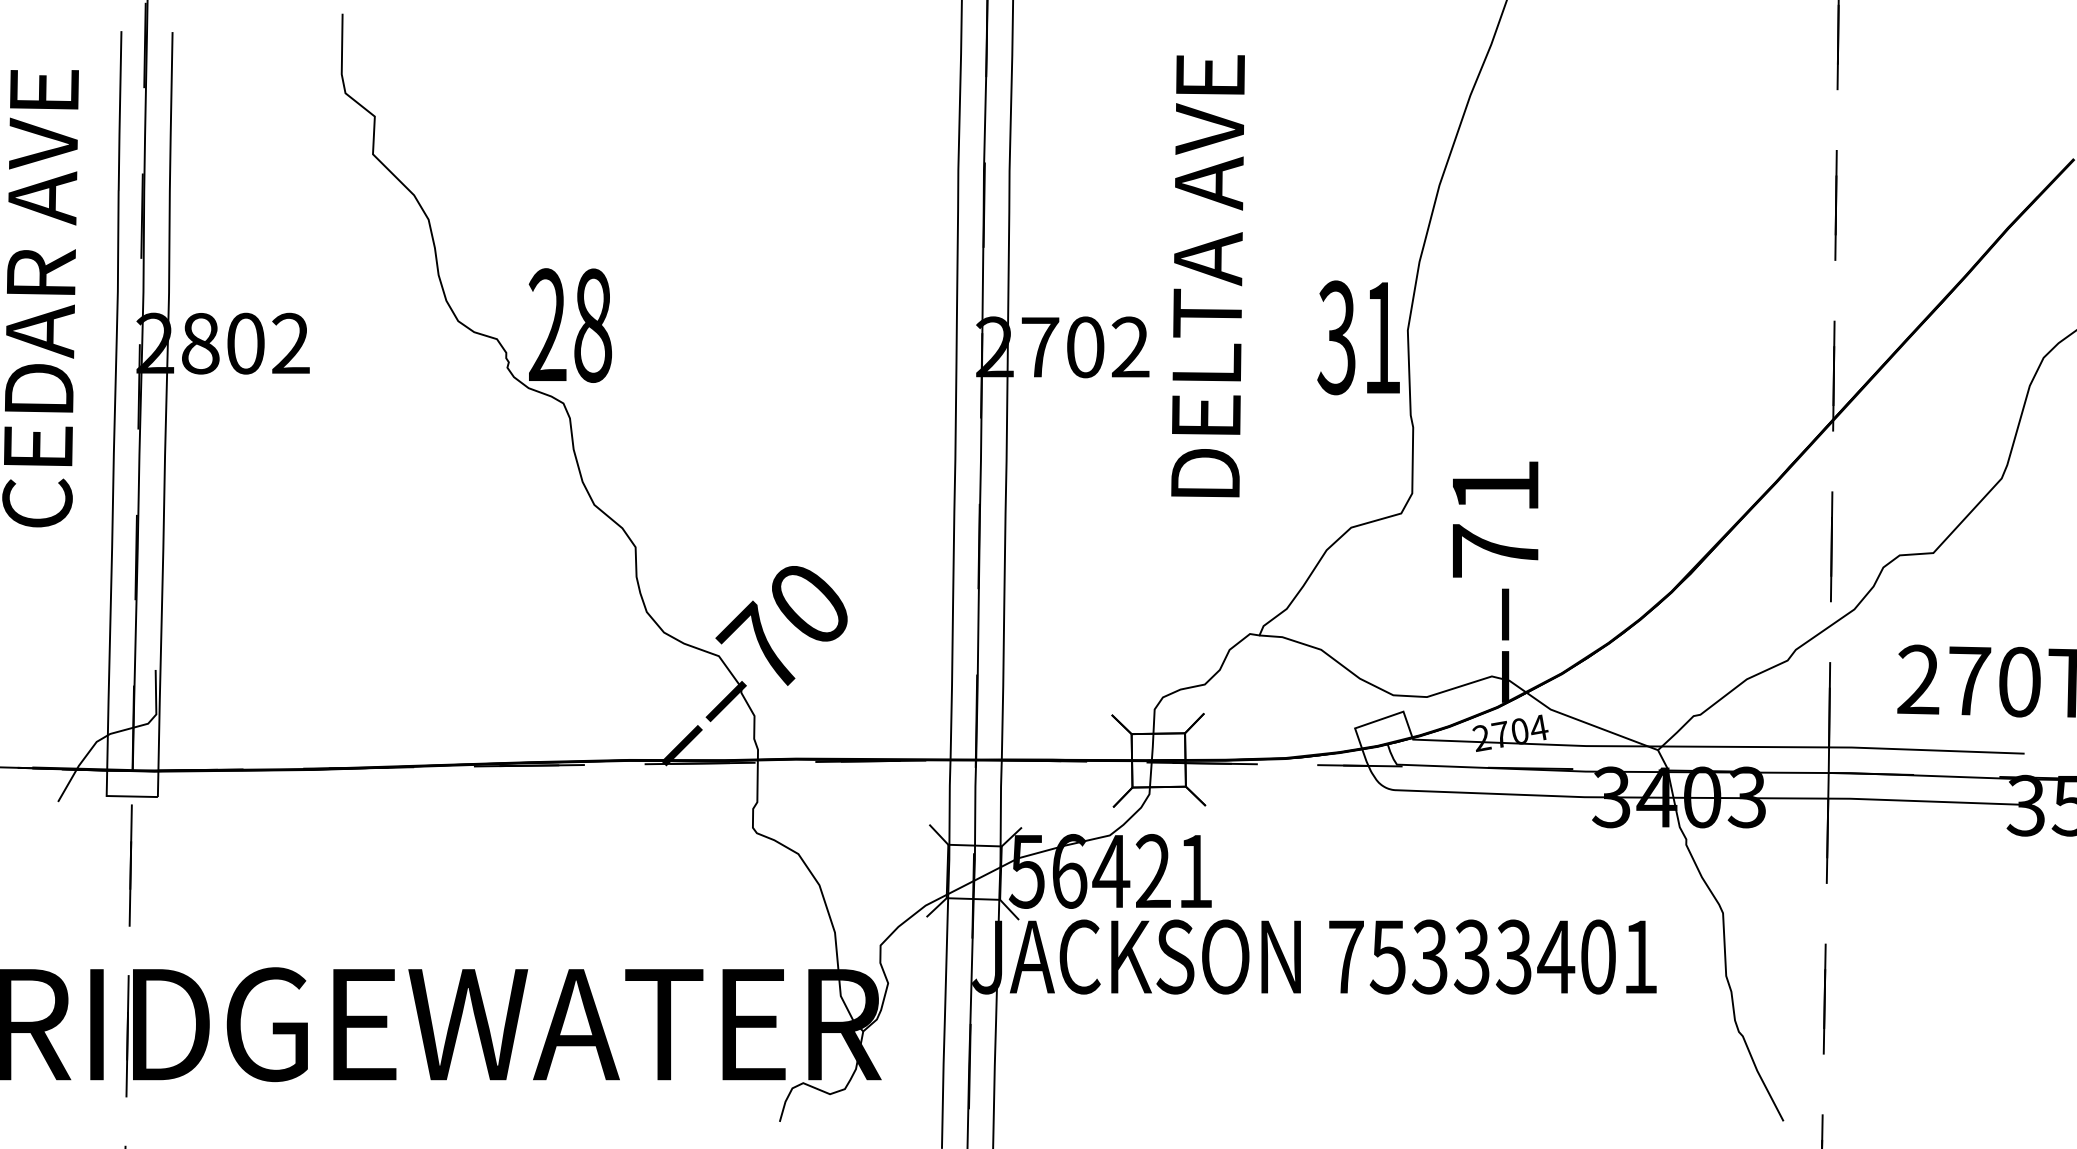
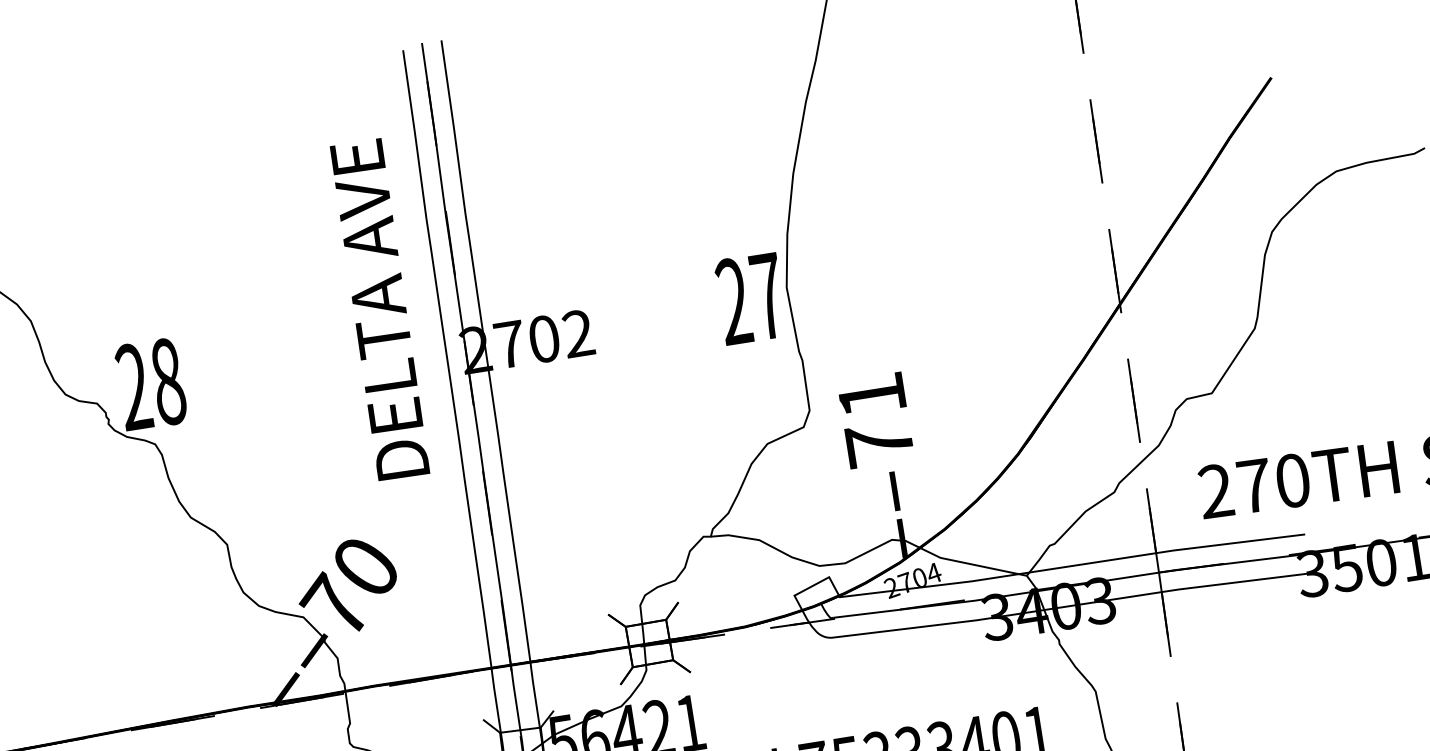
text: (1207, 276) -> (379, 310), moved
text: (1359, 337) -> (750, 298), 31 -> 27

